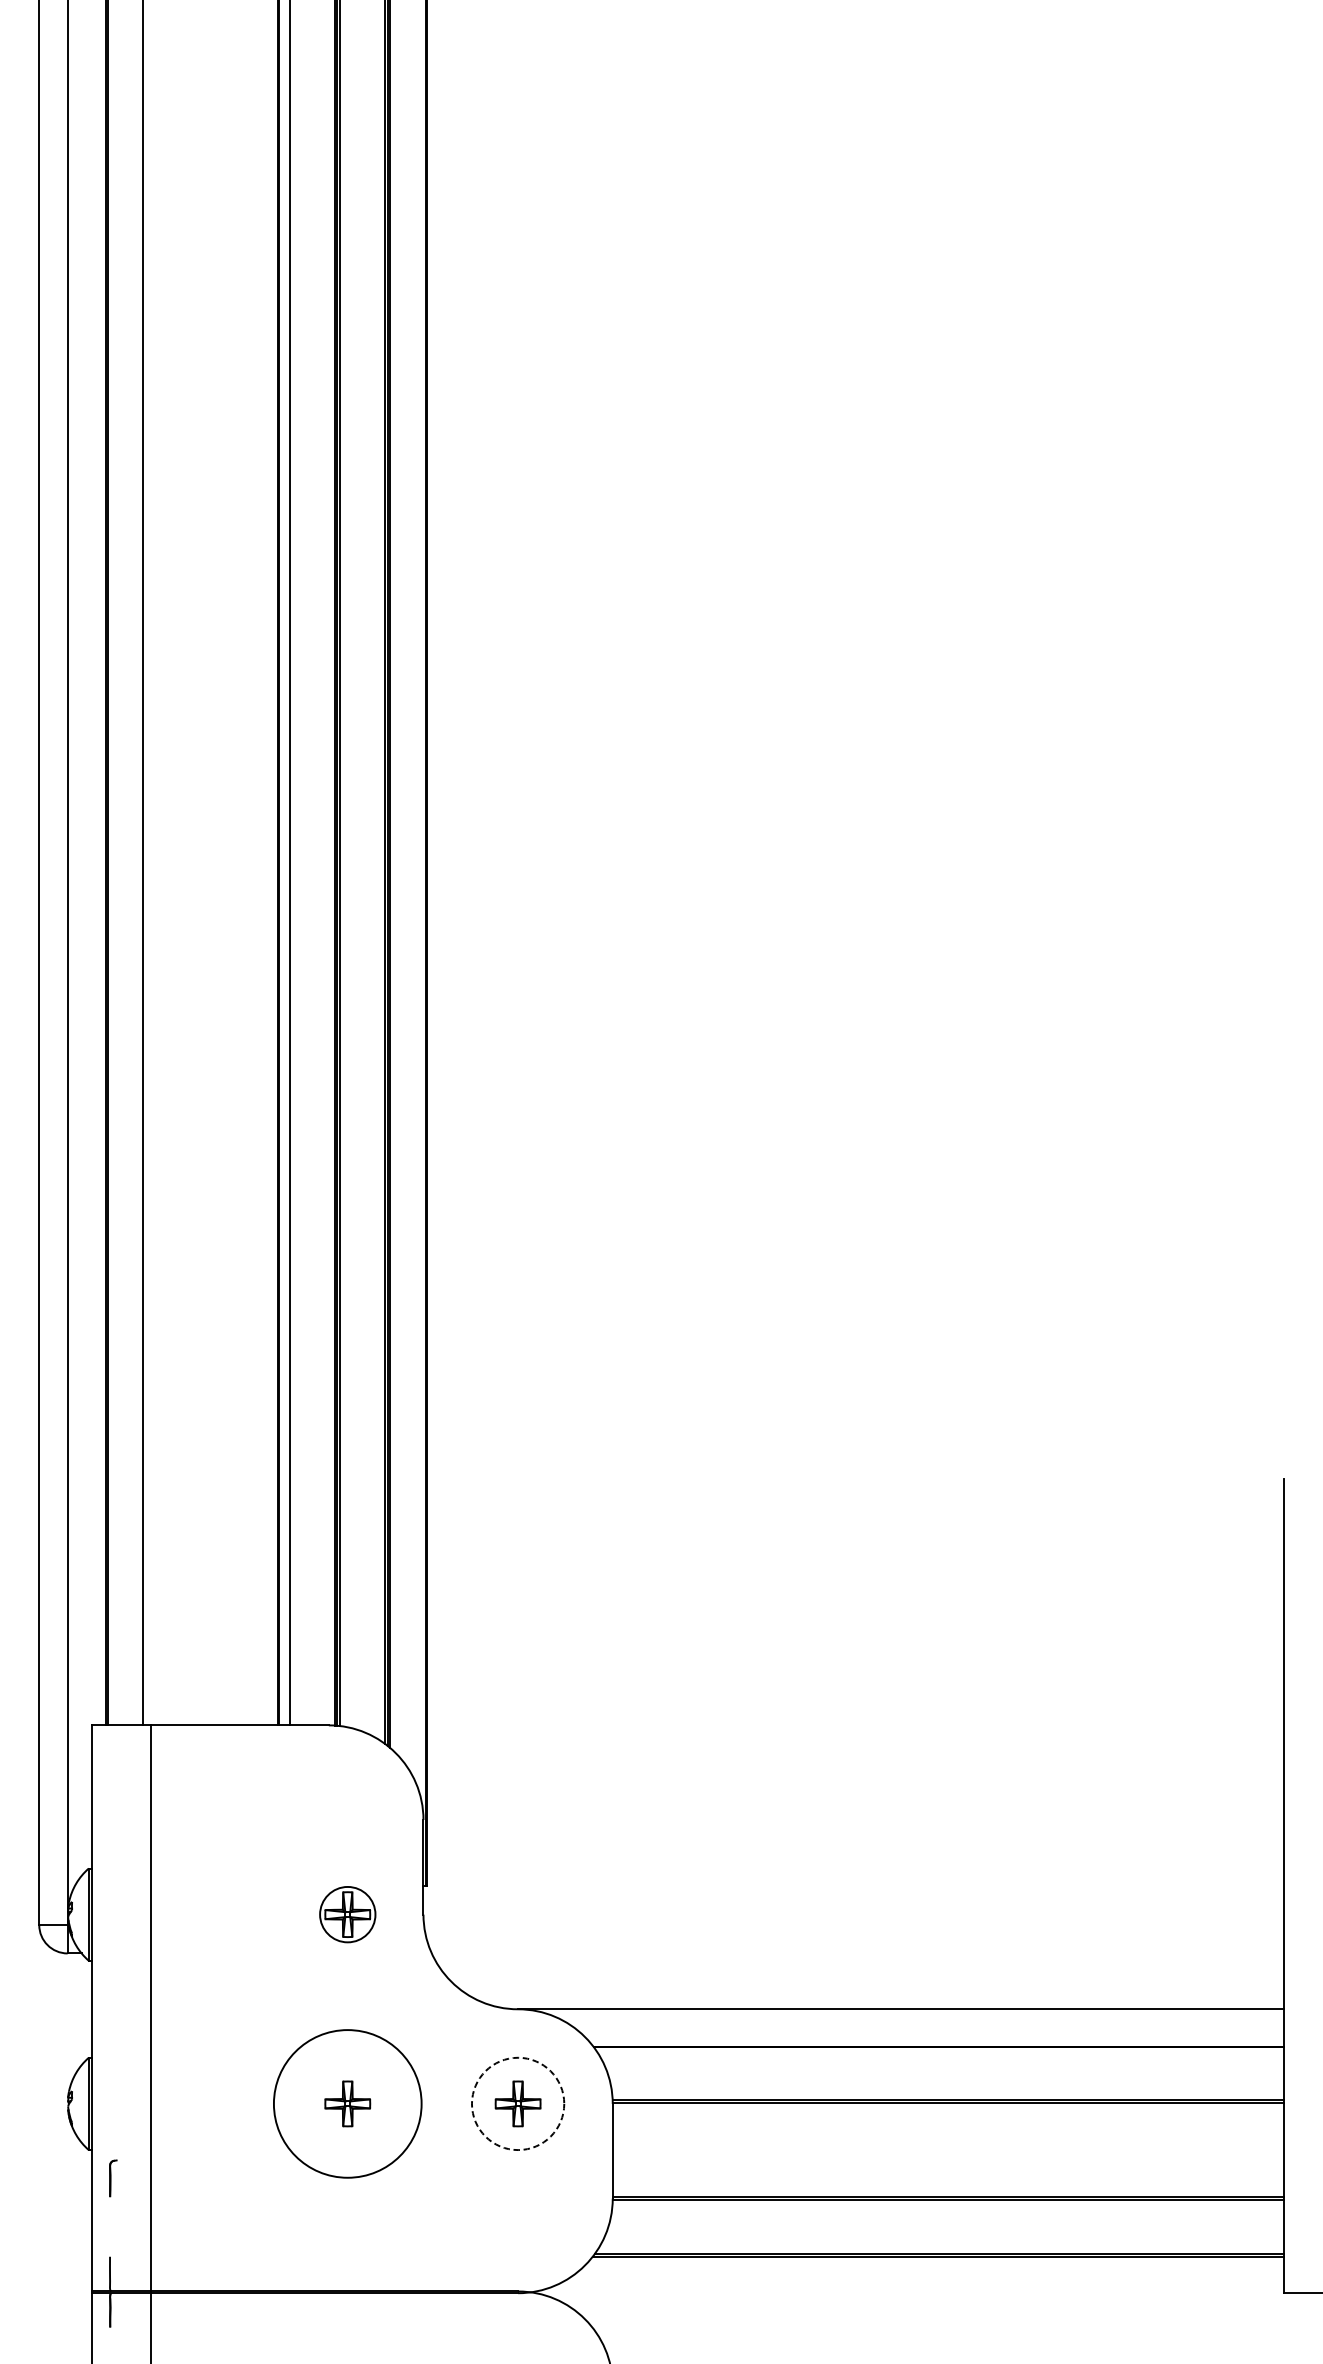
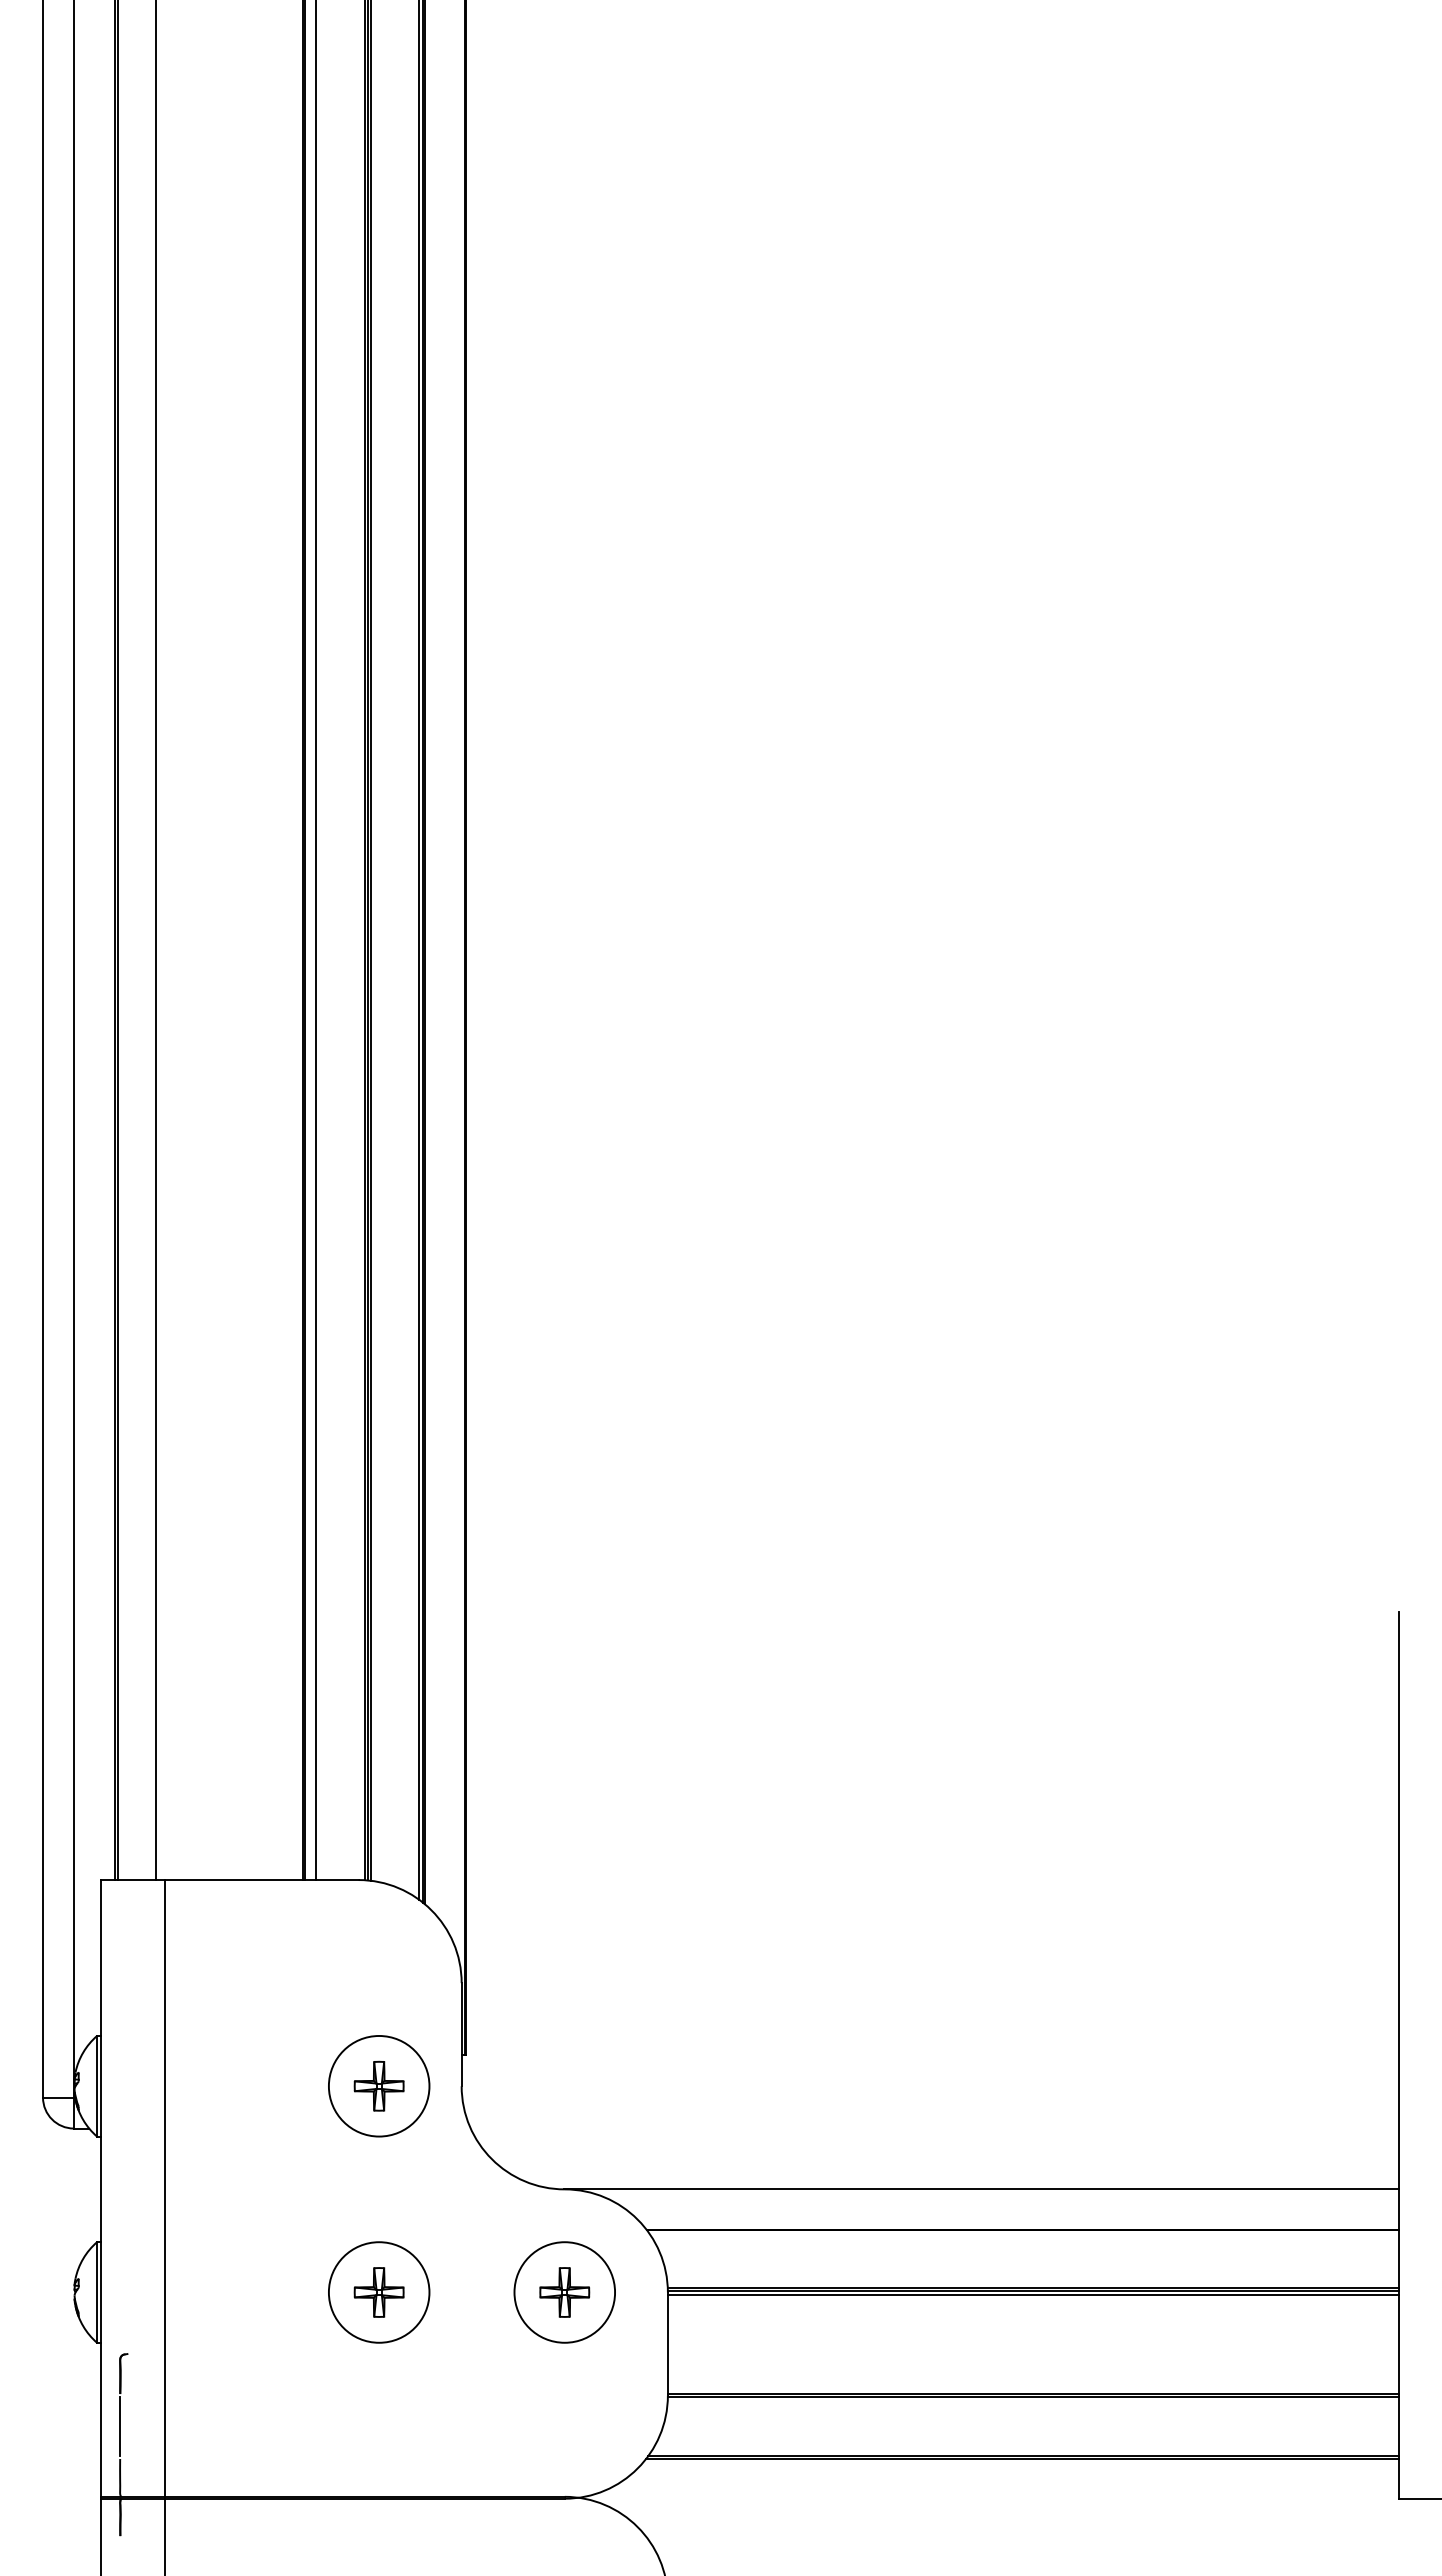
circle: (347, 1913) -> (378, 2085), size x1.67
circle: (347, 2103) -> (378, 2292), size x0.62
circle: (517, 2103) -> (564, 2292), dashed -> solid
line: (947, 2106) -> (1032, 2295), added
line: (110, 2226) -> (120, 2426), added

